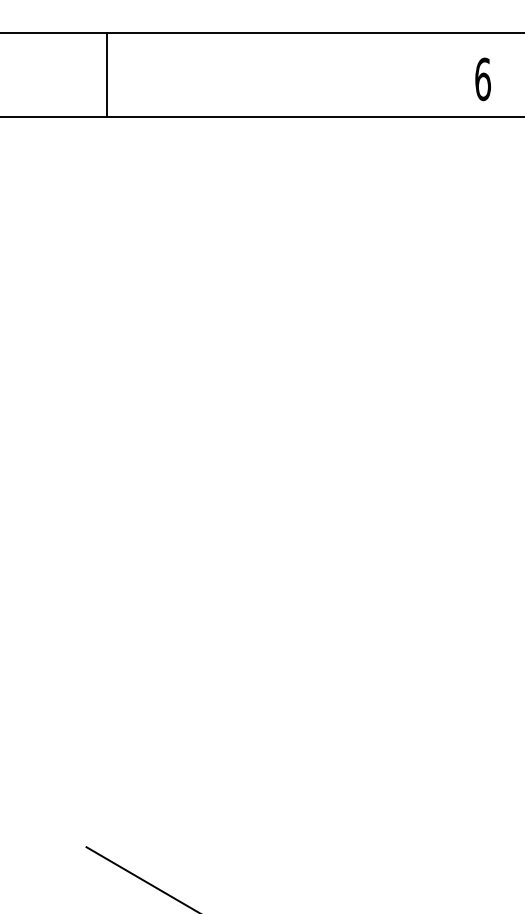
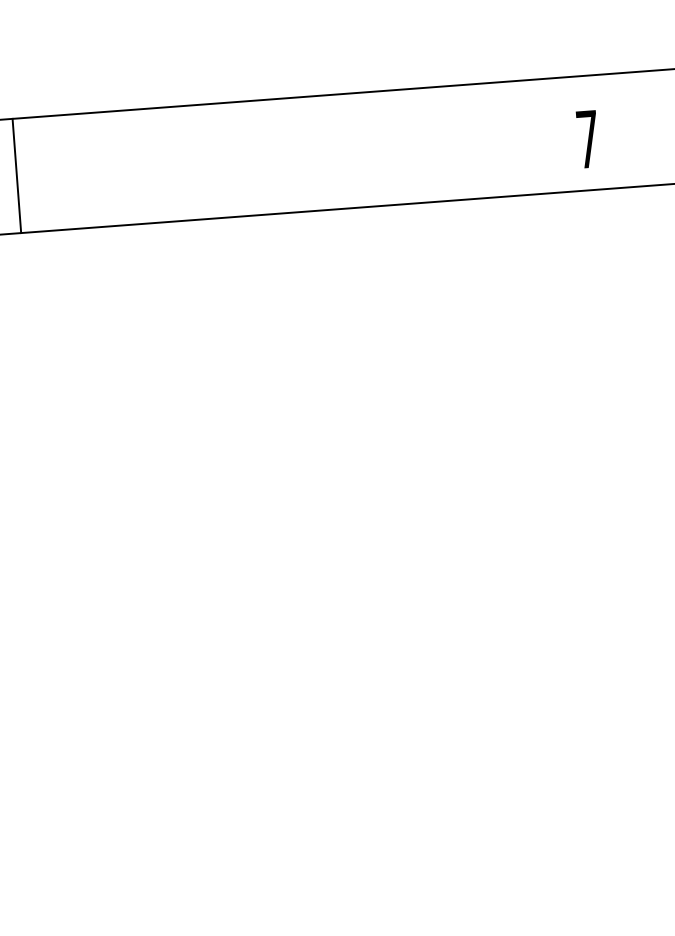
line: (106, 74) -> (16, 175), moved
text: (482, 79) -> (587, 139), 6 -> 7

